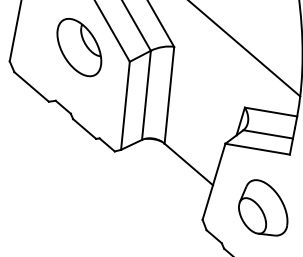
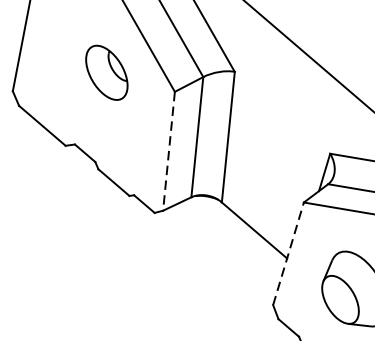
part: (79, 47) -> (106, 72), size x0.7
line: (125, 106) -> (169, 152), solid -> dashed
line: (214, 181) -> (289, 253), solid -> dashed

